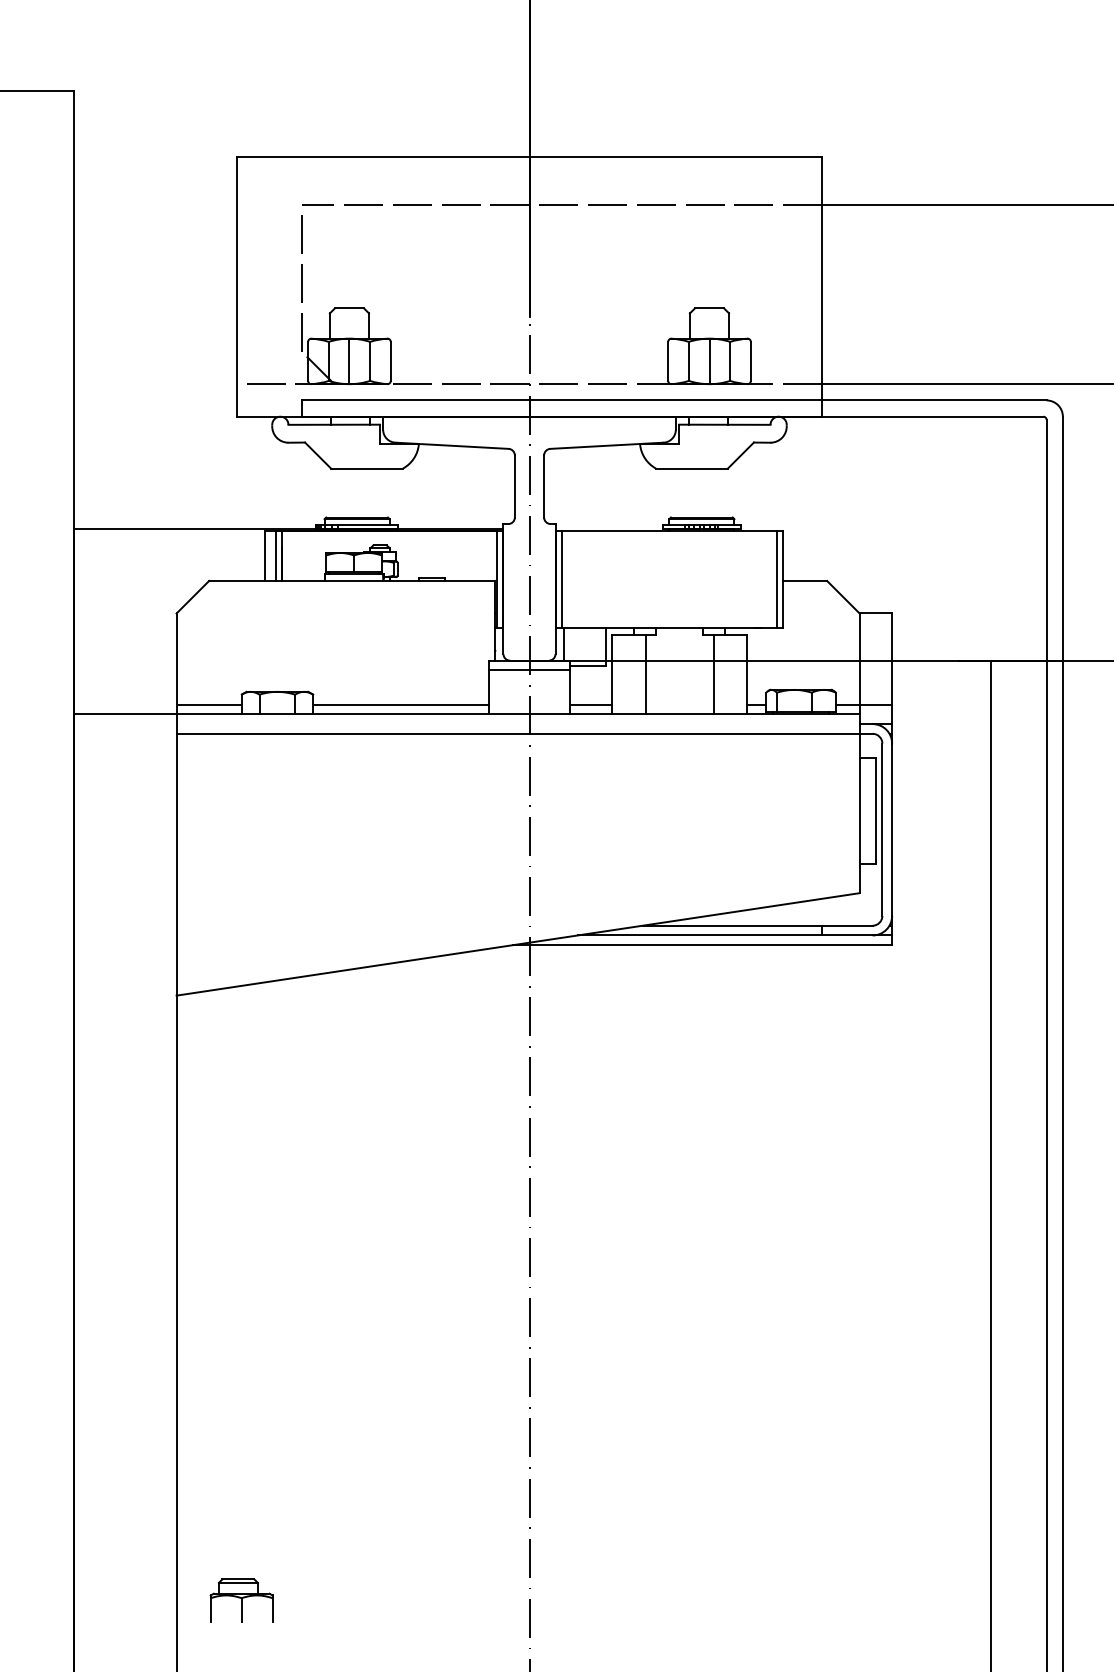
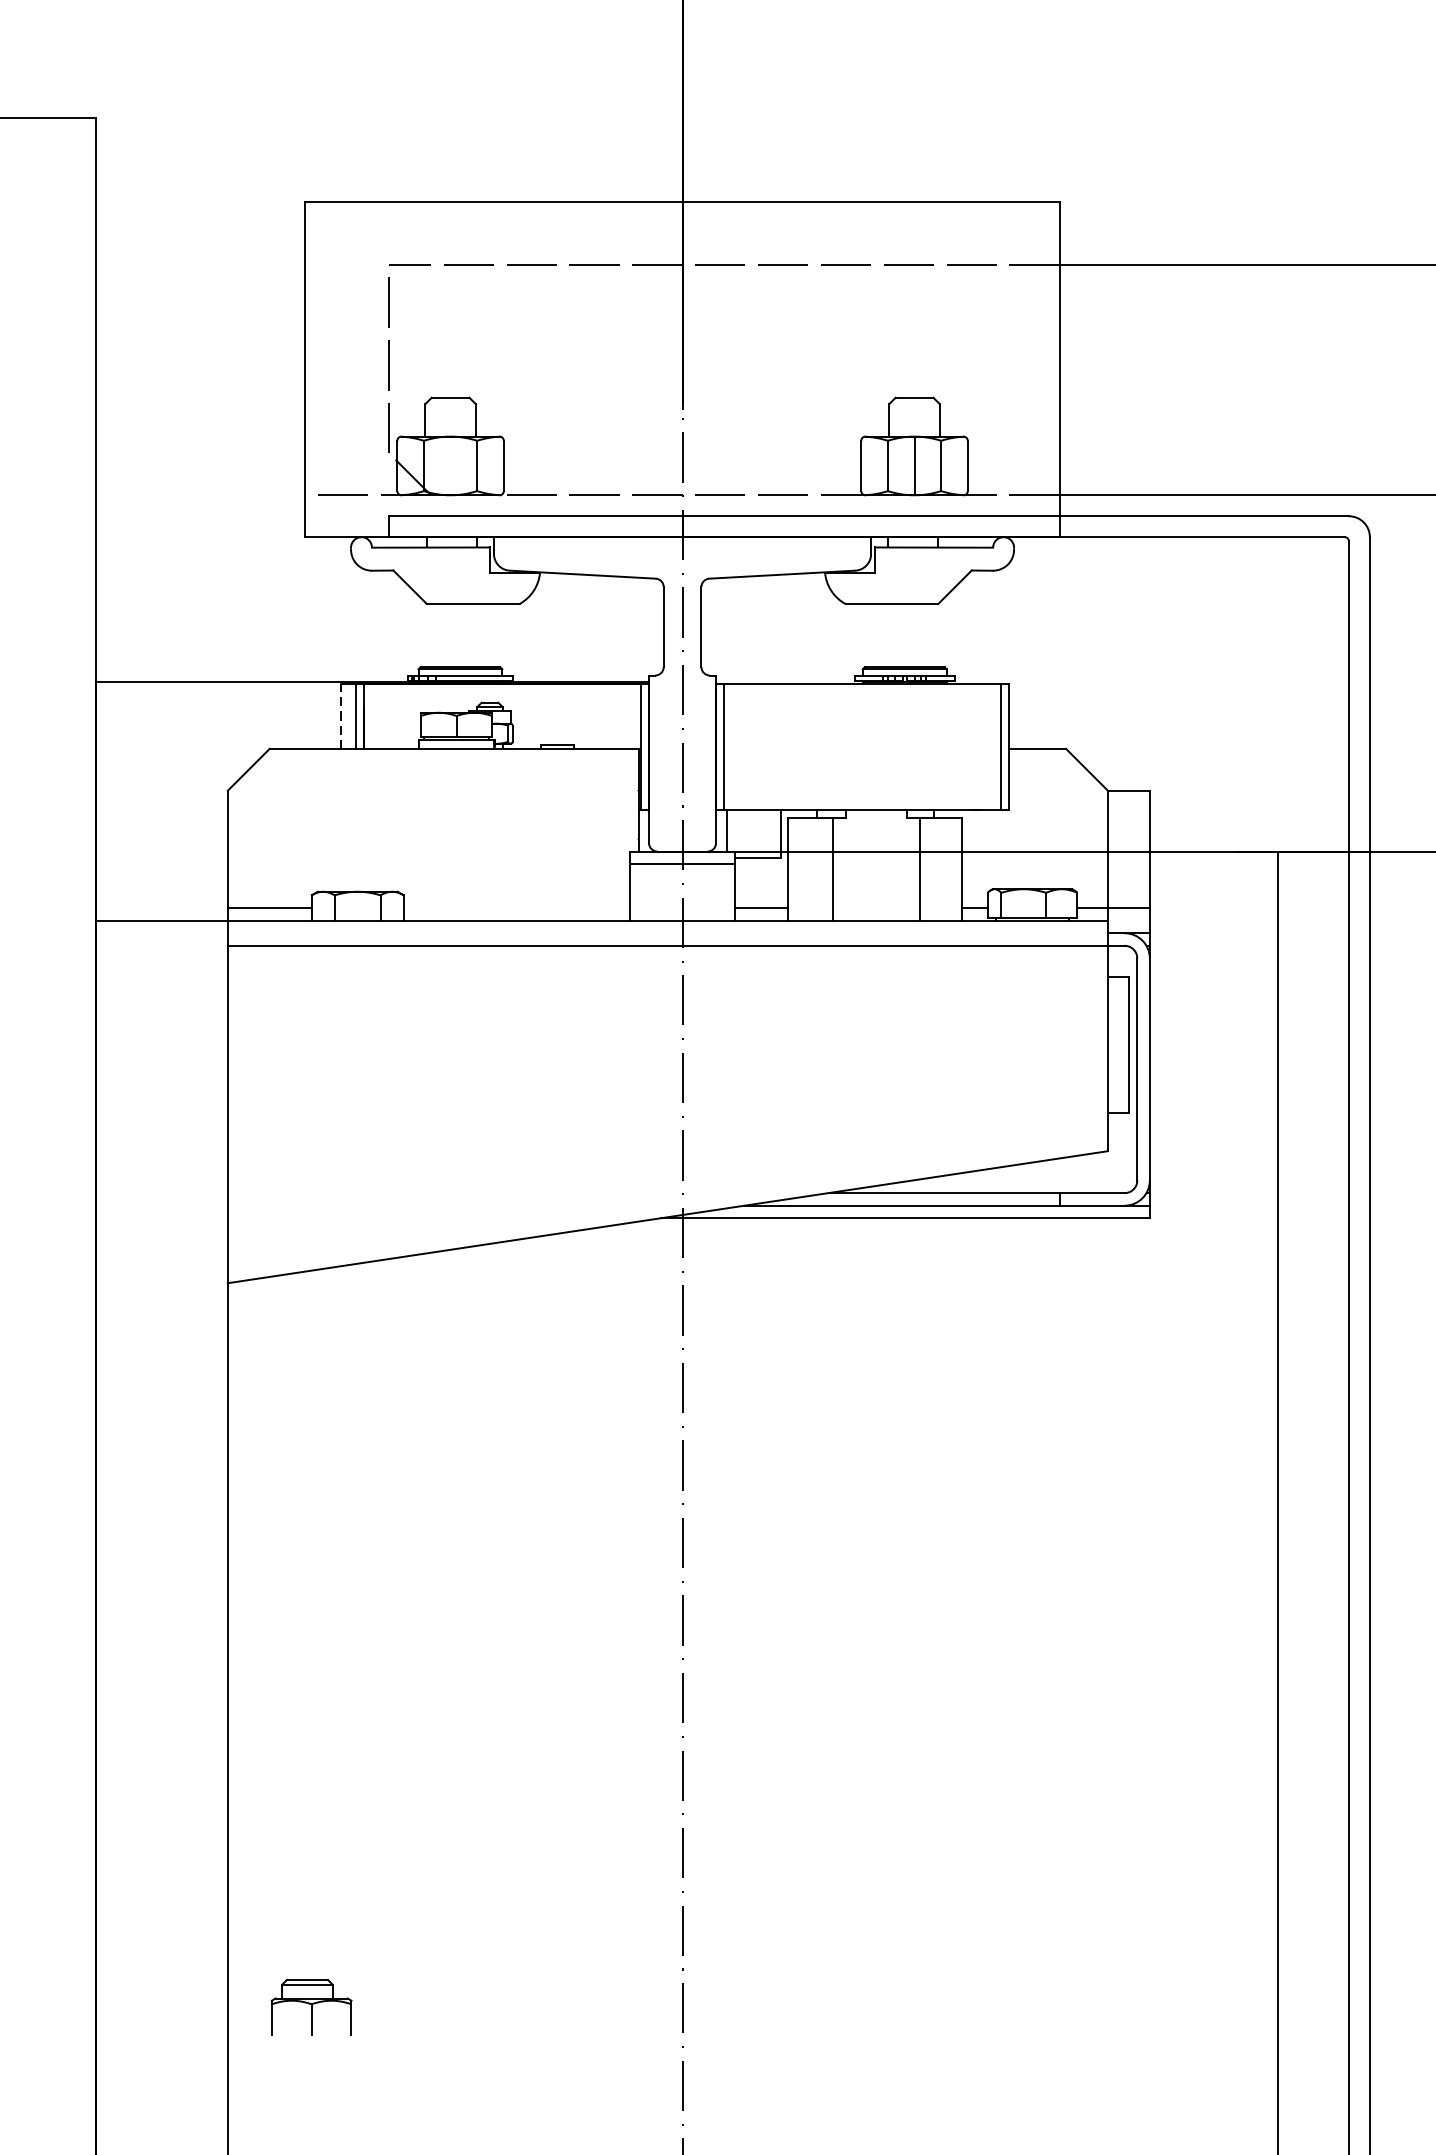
line: (349, 361) -> (450, 466), removed
line: (264, 555) -> (341, 716), solid -> dashed
line: (400, 704) -> (516, 908), removed
part: (241, 1600) -> (311, 2007), moved

